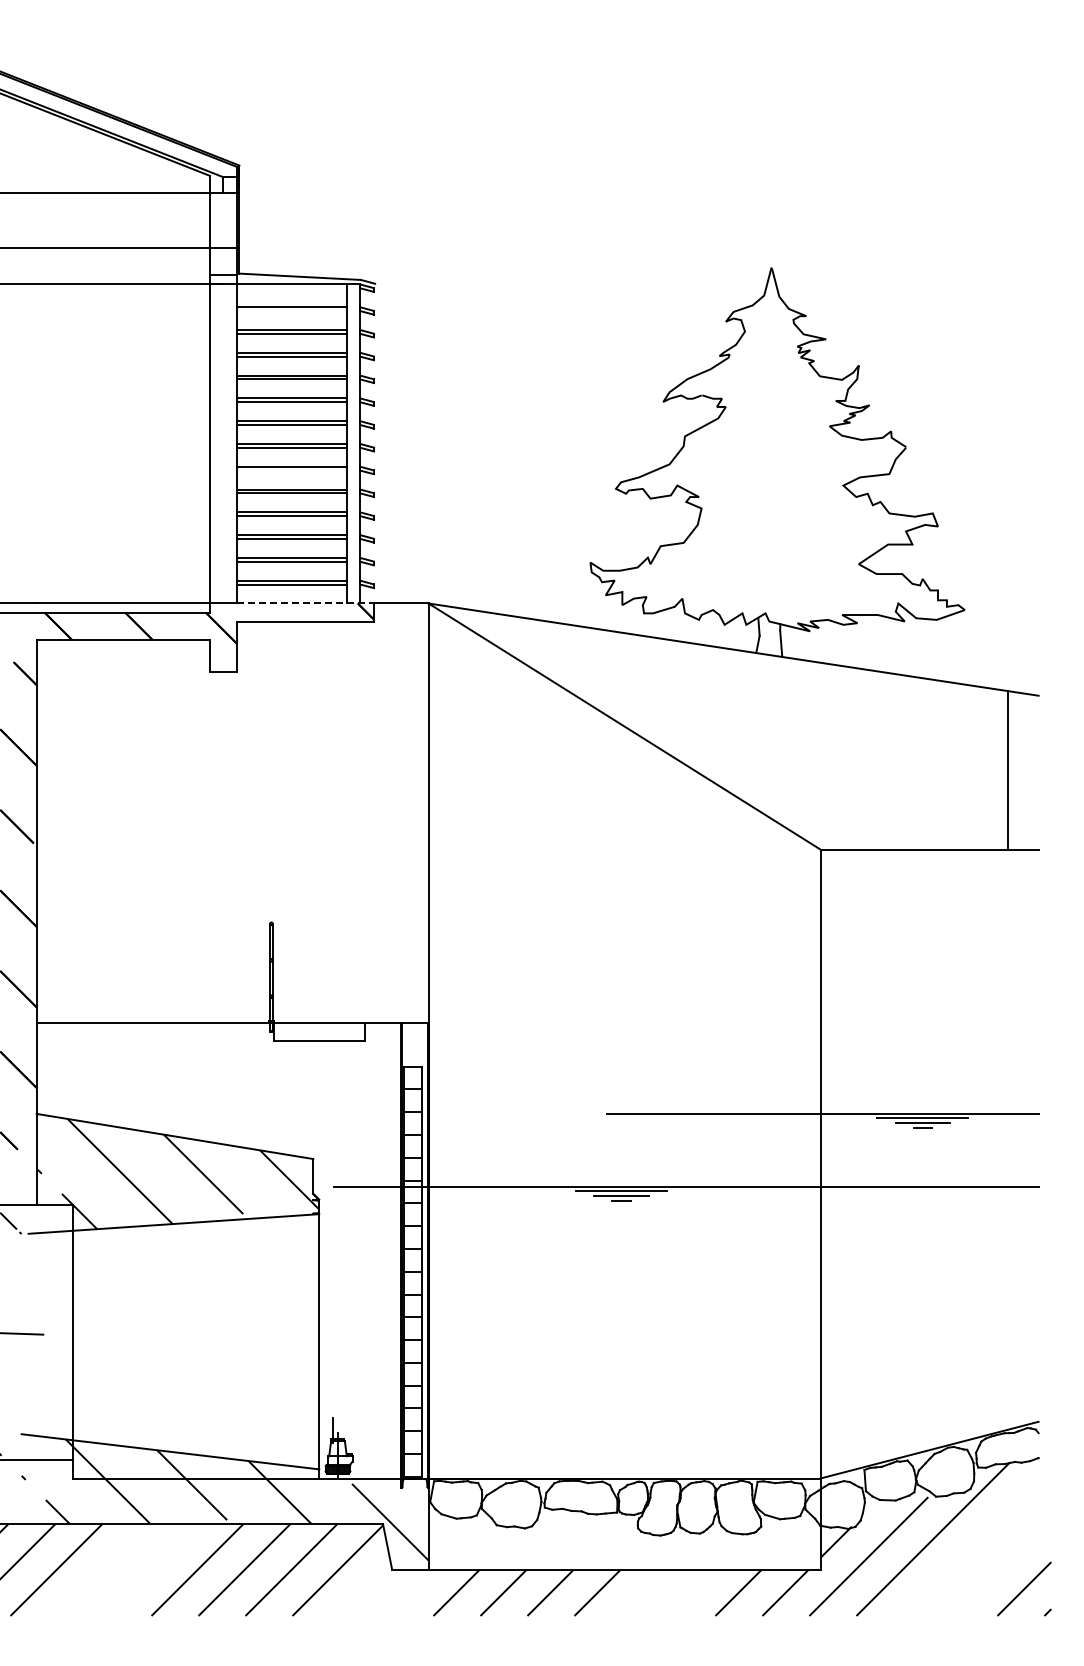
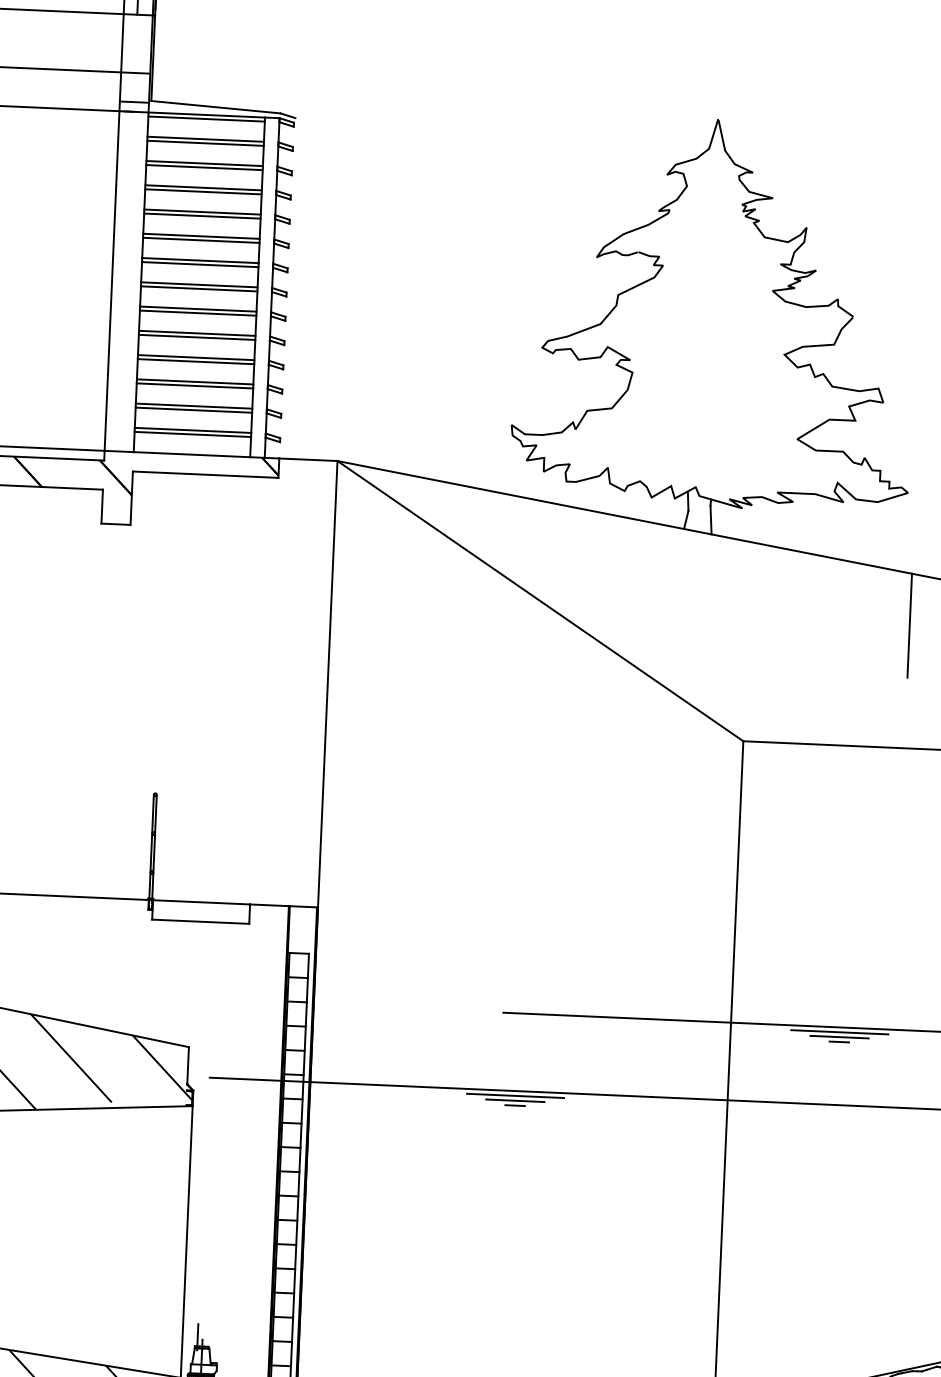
line: (291, 288) -> (206, 119), added
line: (291, 311) -> (205, 143), added
line: (291, 470) -> (197, 313), added
line: (306, 603) -> (207, 455), dashed -> solid
line: (971, 734) -> (909, 625), added

